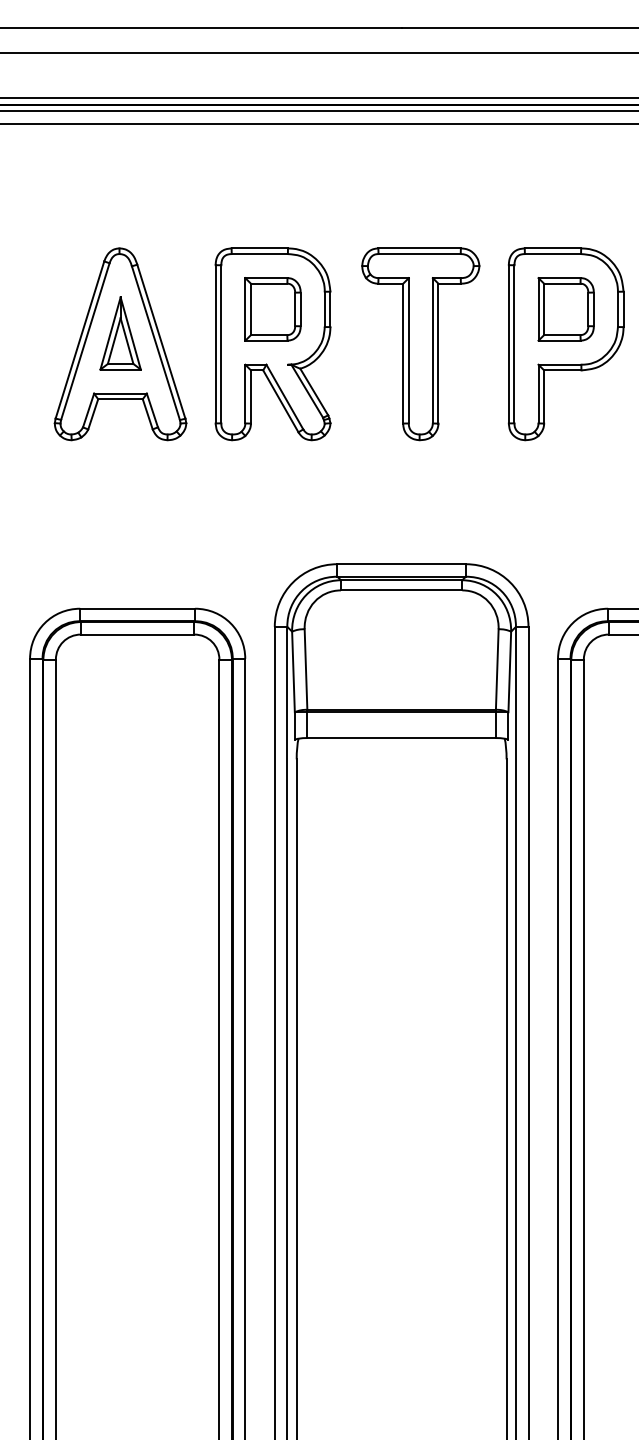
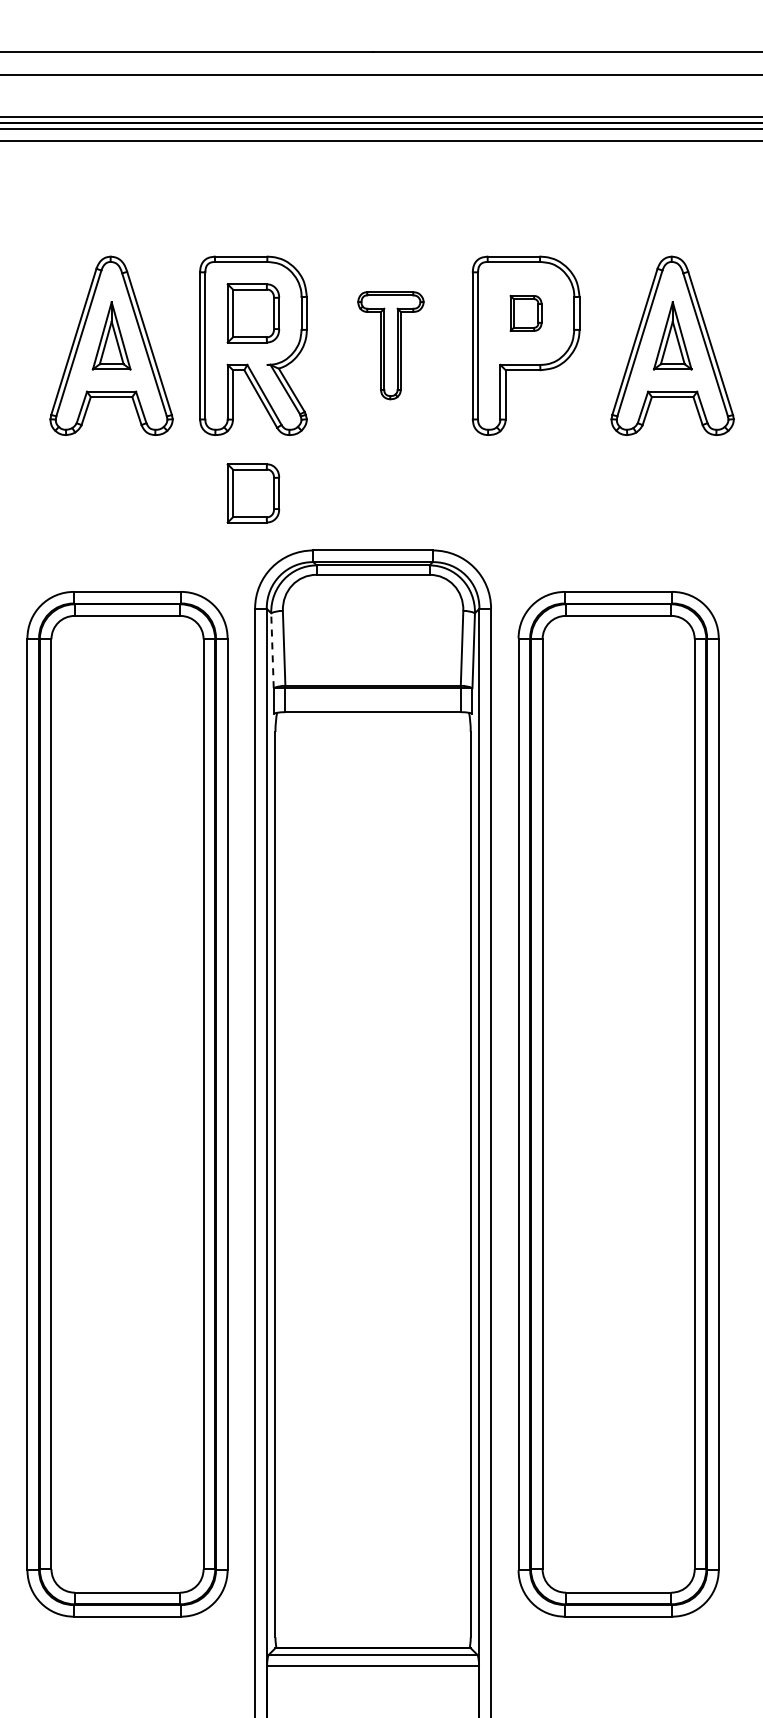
part: (565, 309) -> (525, 313), size x0.6
part: (420, 343) -> (390, 345), size x0.6
part: (273, 502) -> (253, 493), added
line: (293, 671) -> (272, 650), solid -> dashed

